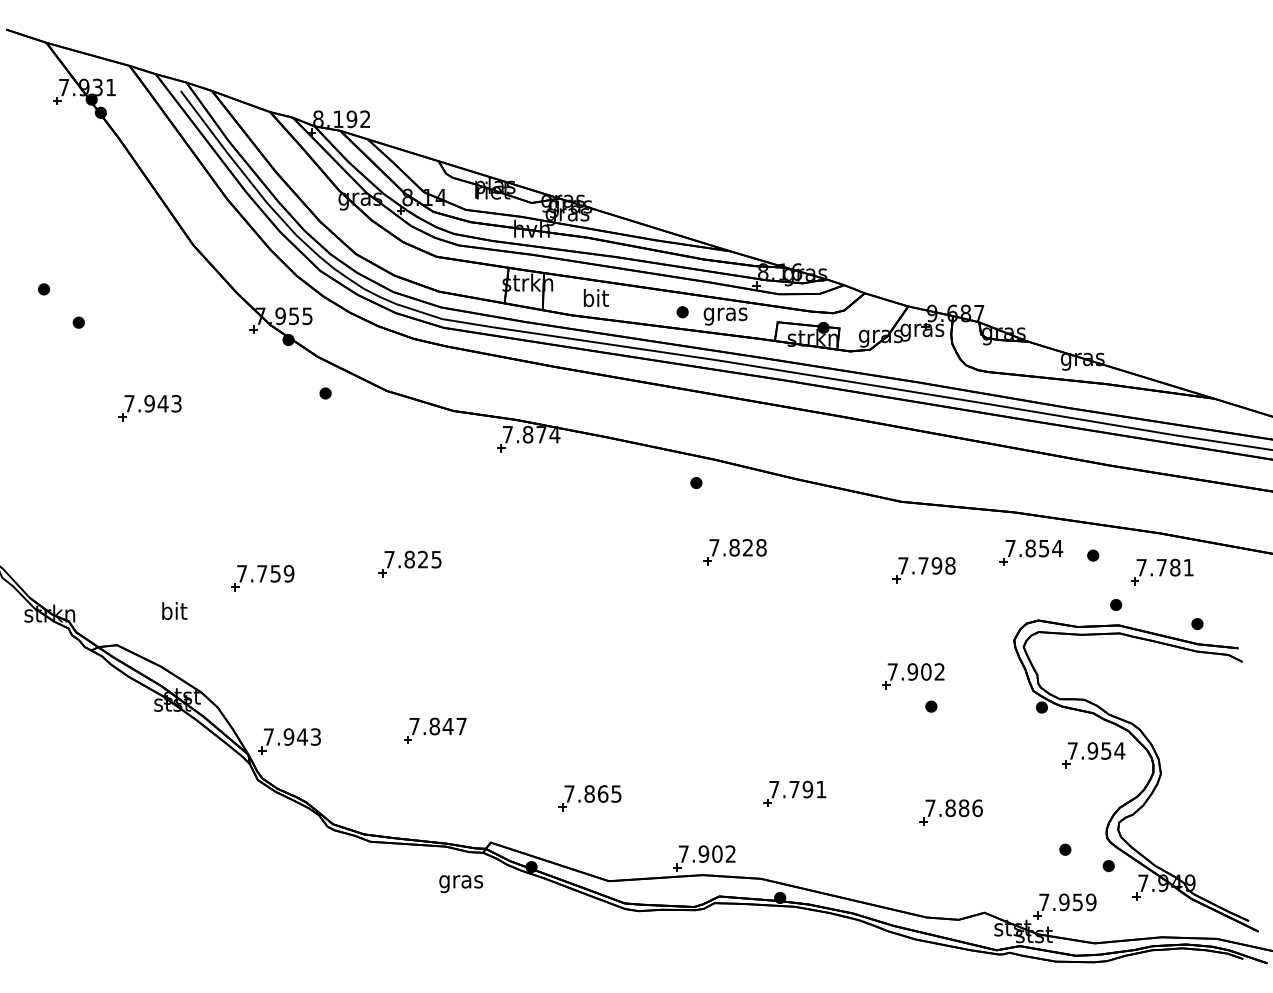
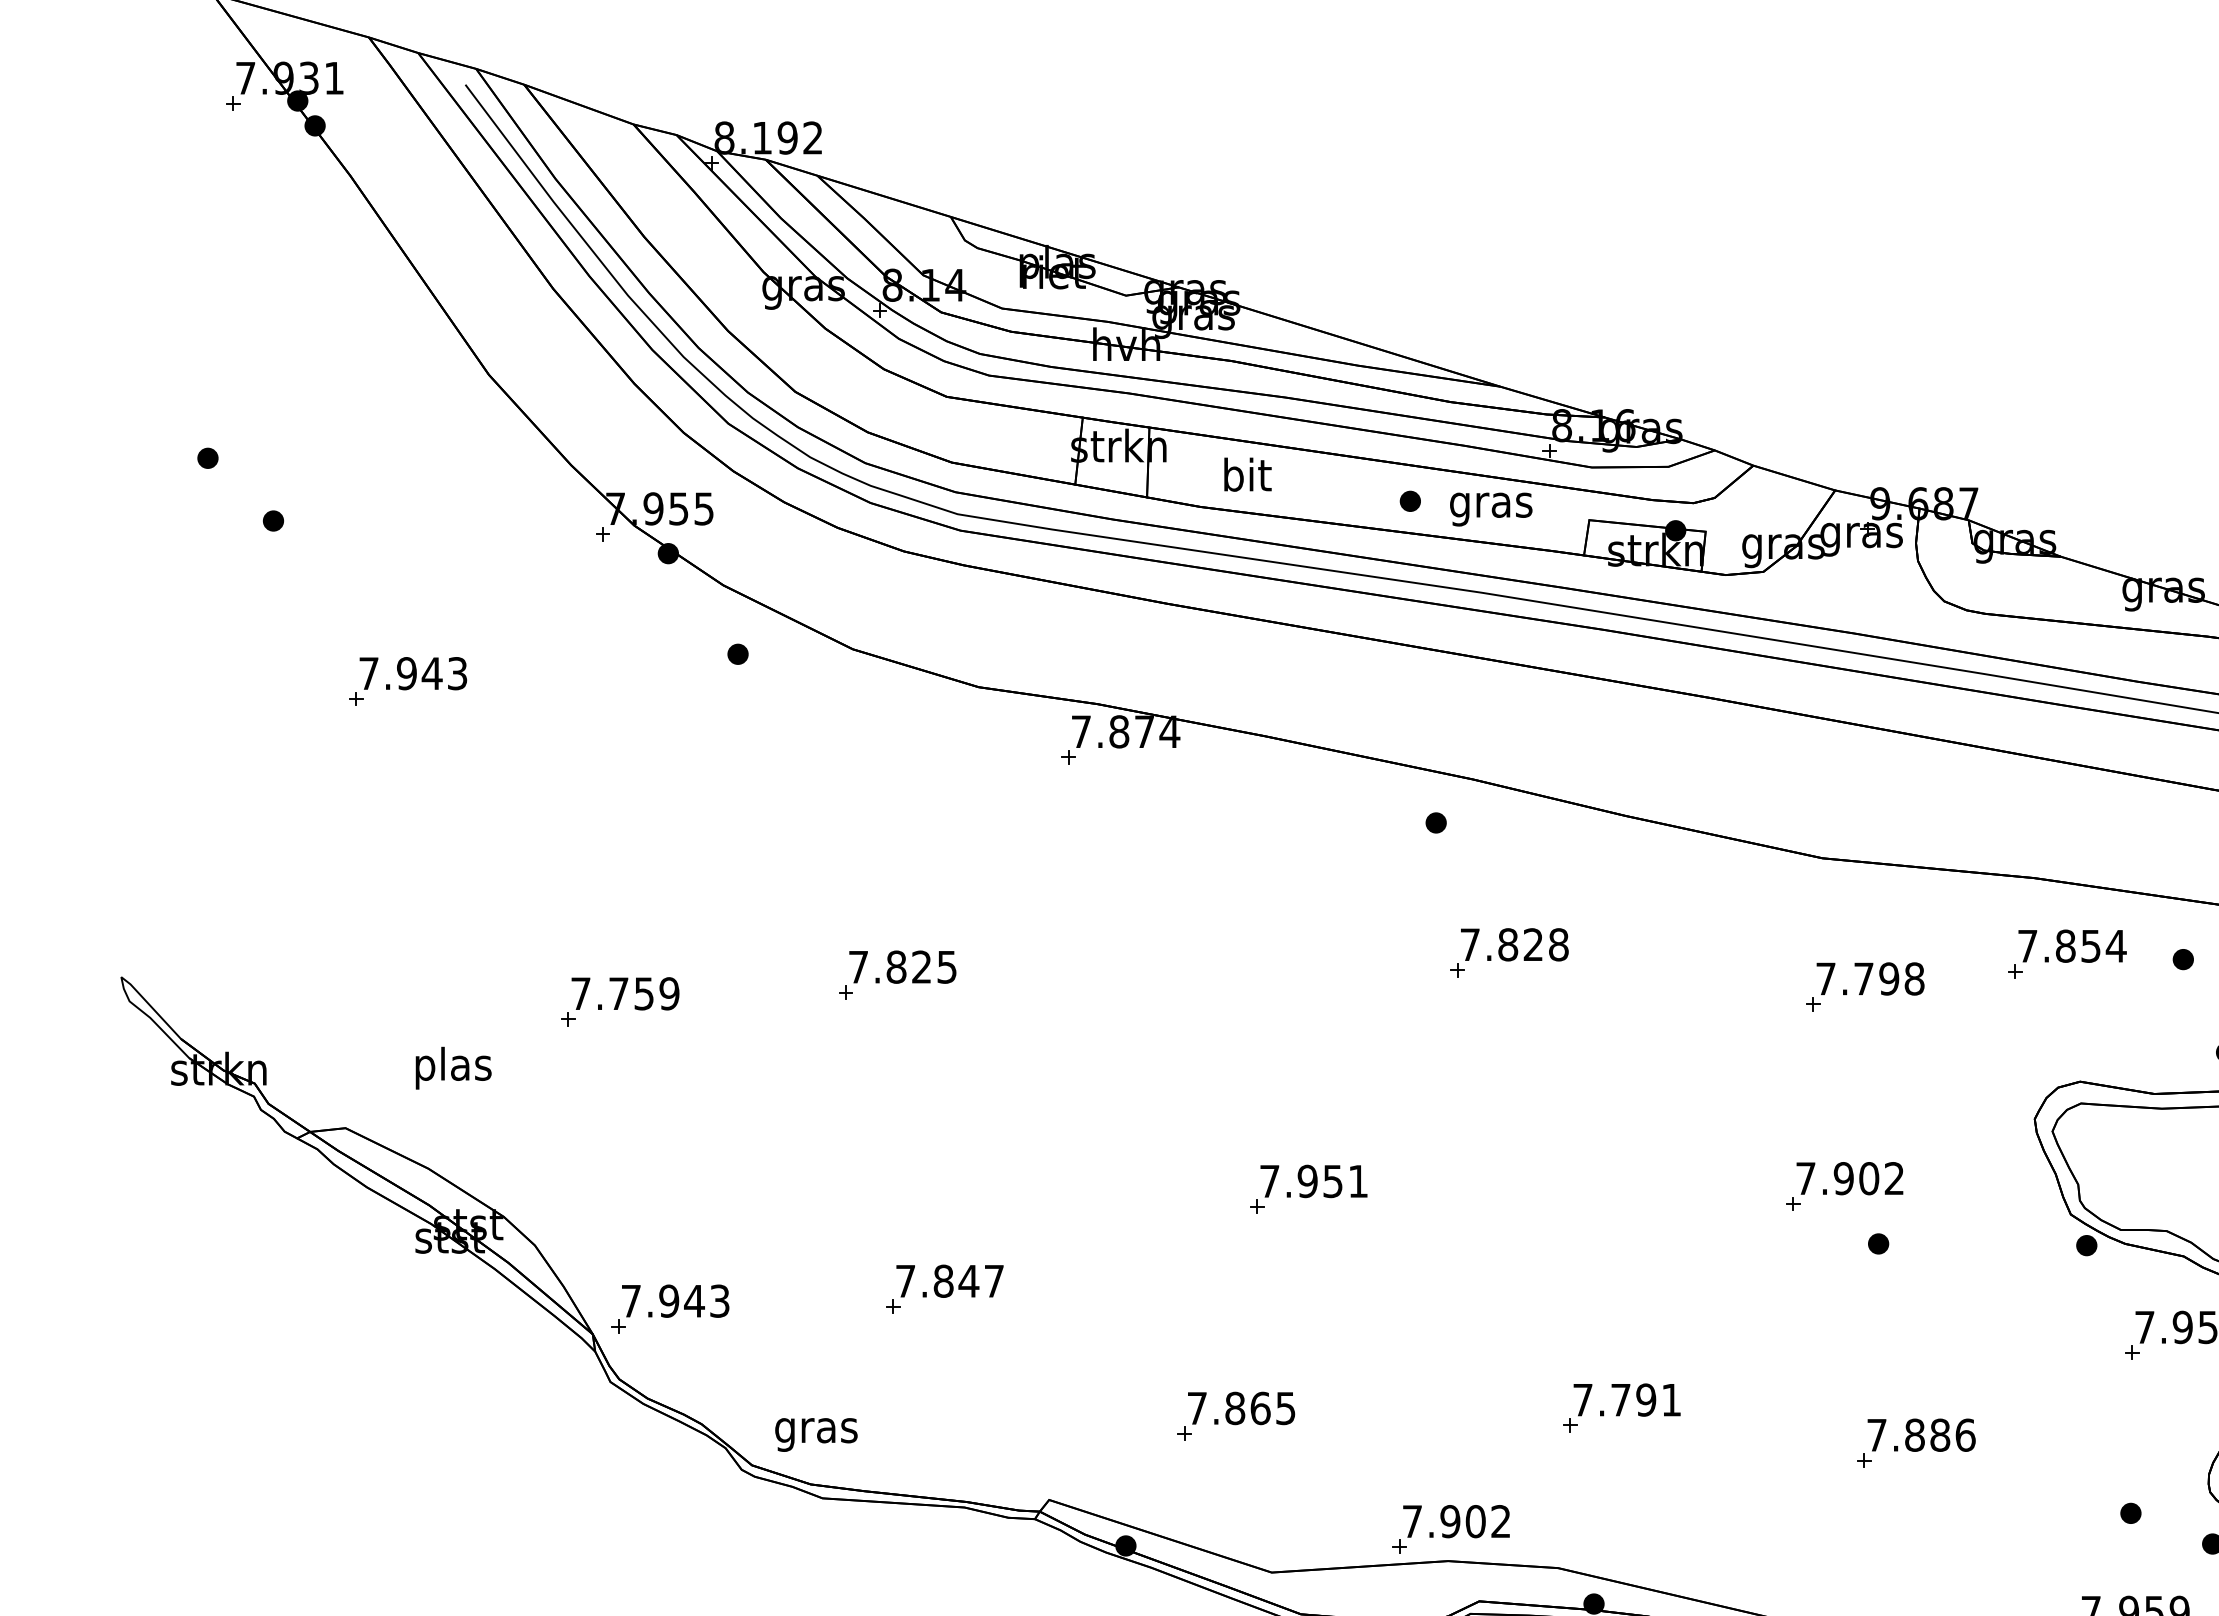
text: (174, 613) -> (453, 1068), bit -> plas
part: (628, 677) -> (1308, 1189), added
text: (461, 884) -> (816, 1435), moved

